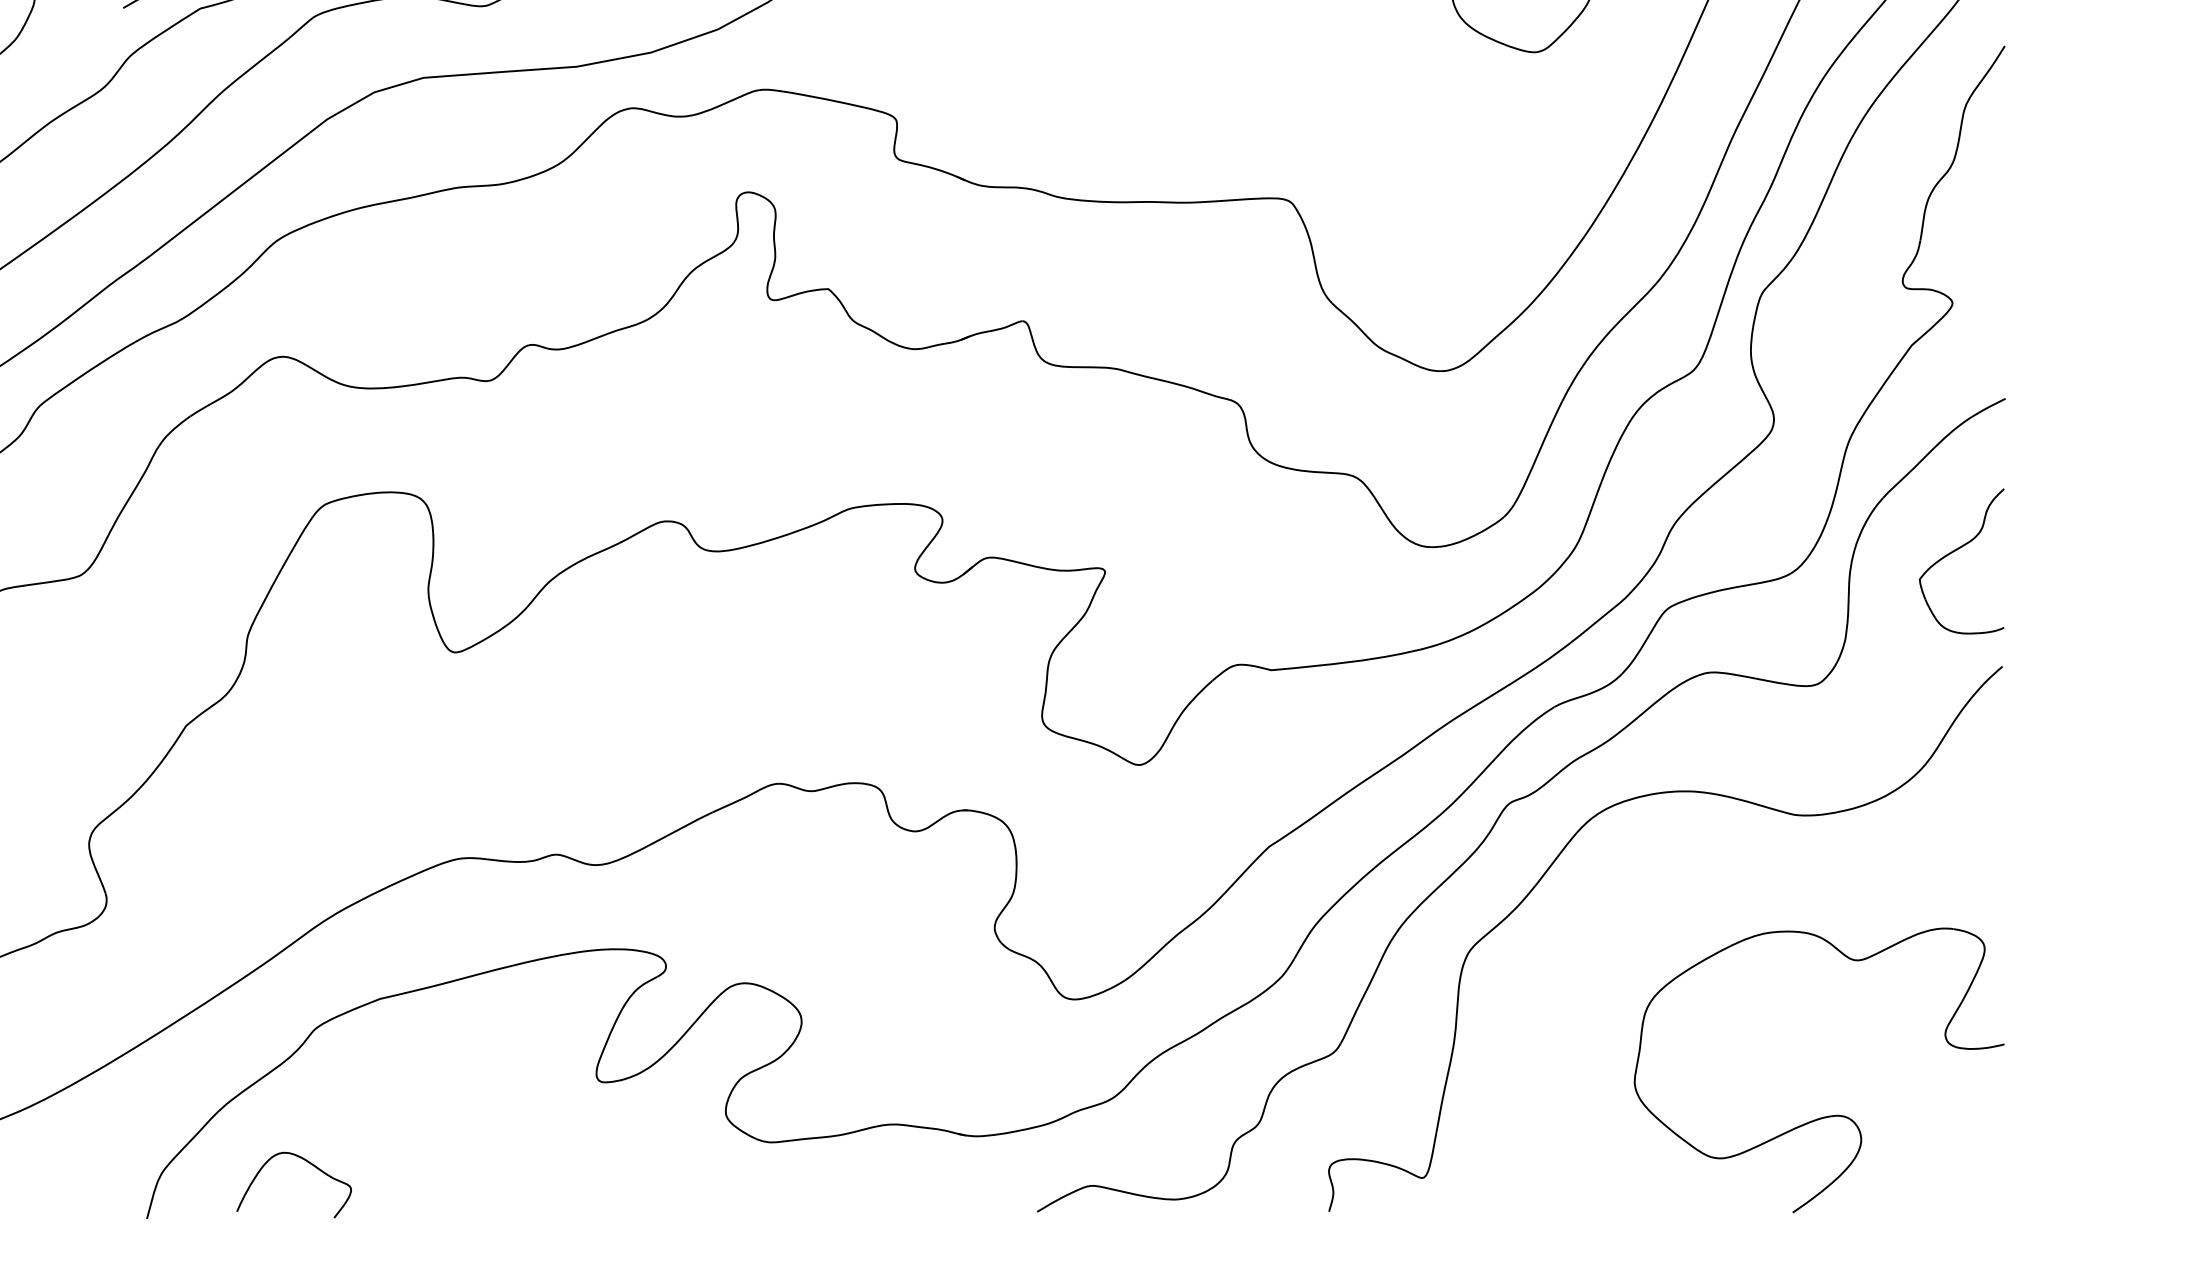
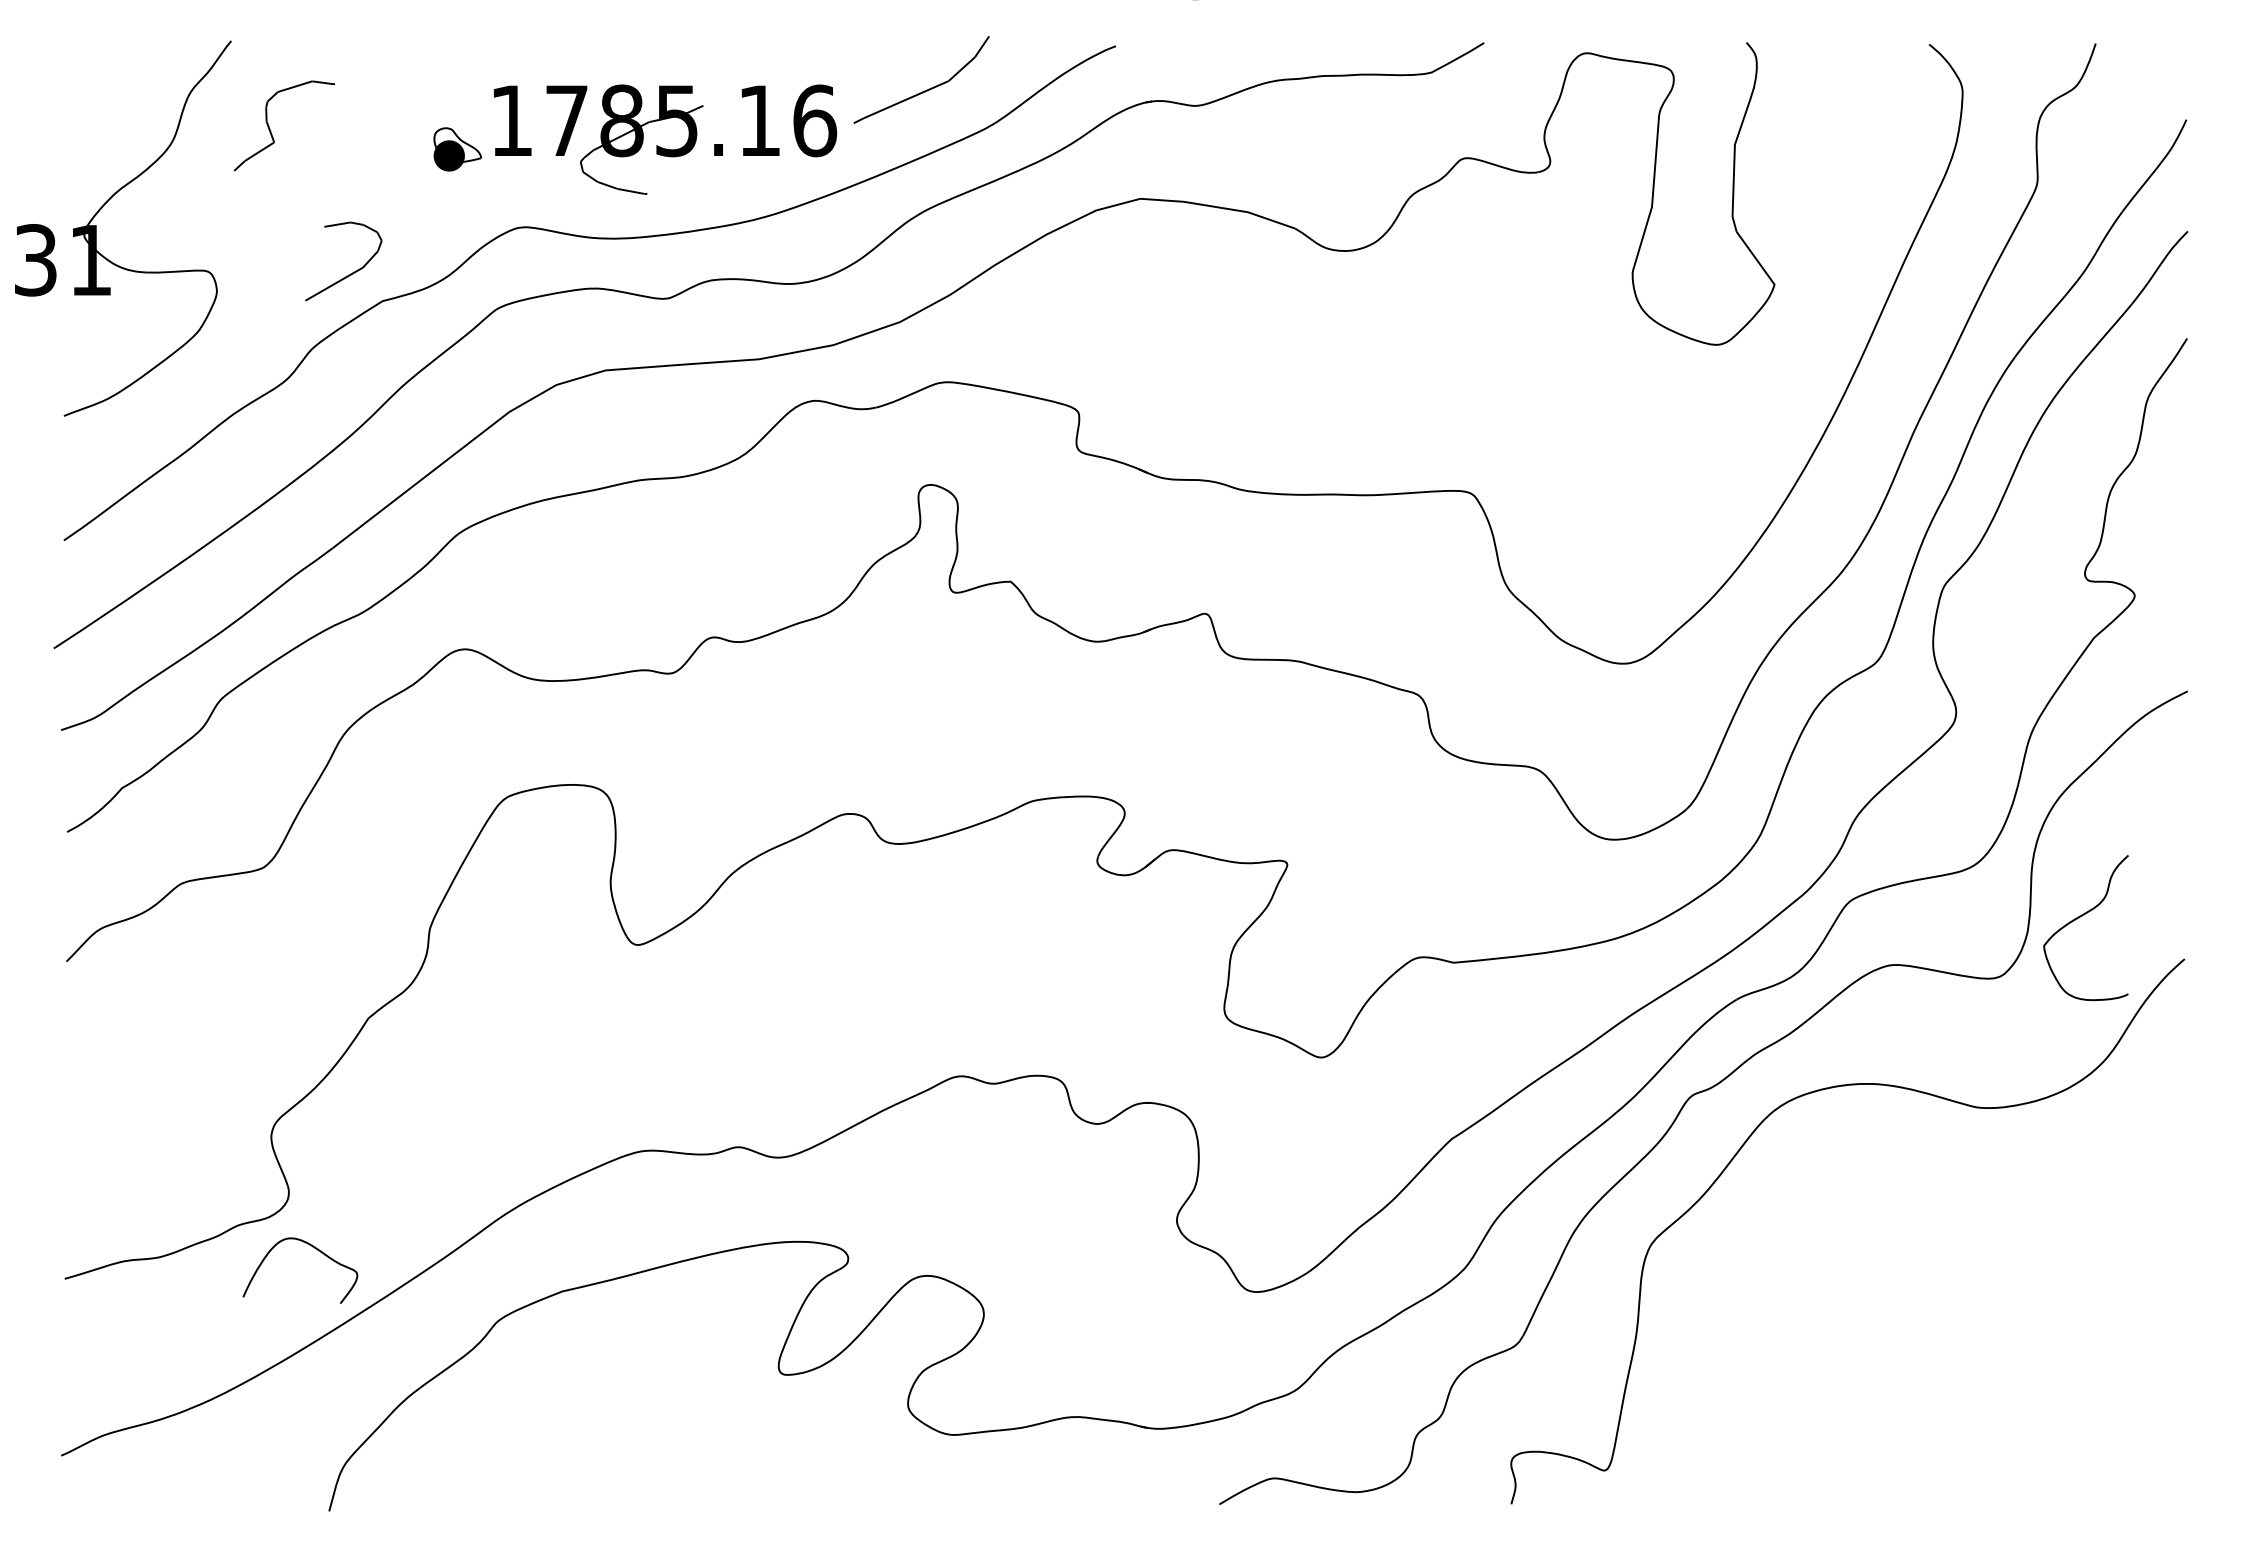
part: (1953, 552) -> (2077, 919), moved
part: (1826, 1115) -> (2008, 1408), removed
curve: (309, 1163) -> (315, 1249), moved

